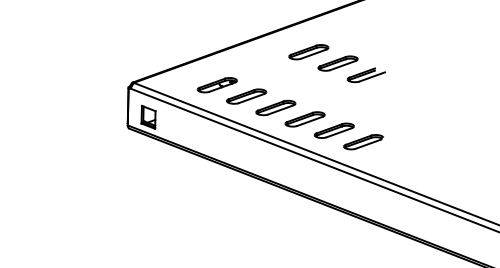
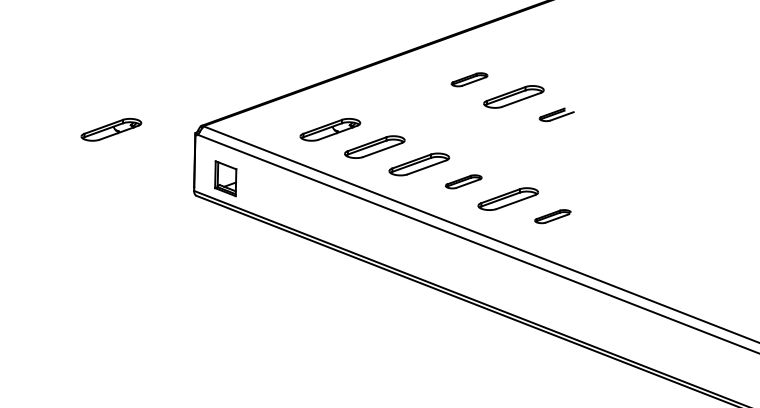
part: (308, 52) -> (468, 80), size x0.6
part: (365, 75) -> (555, 115), size x0.6
part: (72, 85) -> (110, 130), added
part: (304, 119) -> (462, 181), size x0.6
part: (363, 142) -> (552, 216), size x0.6

